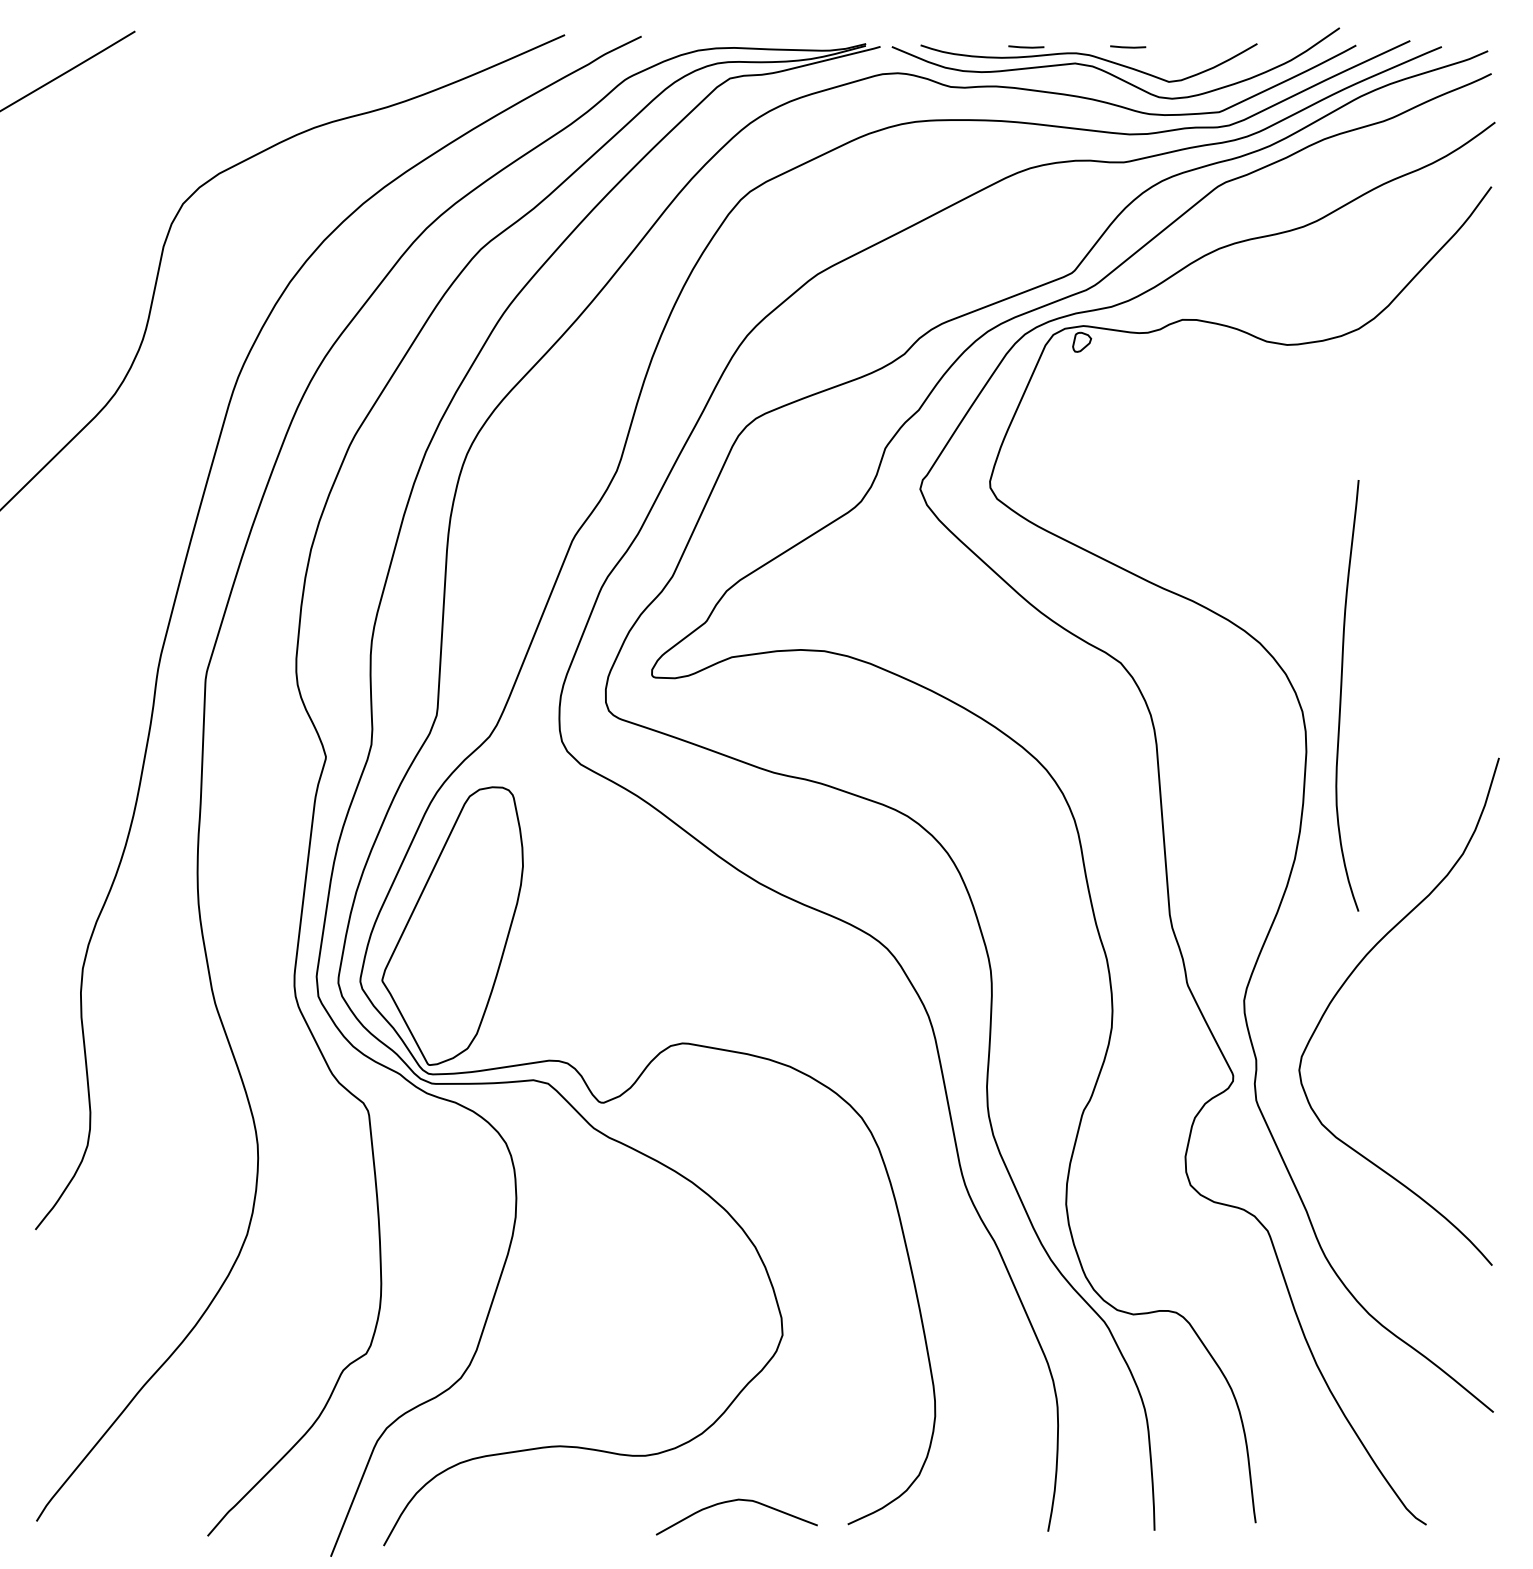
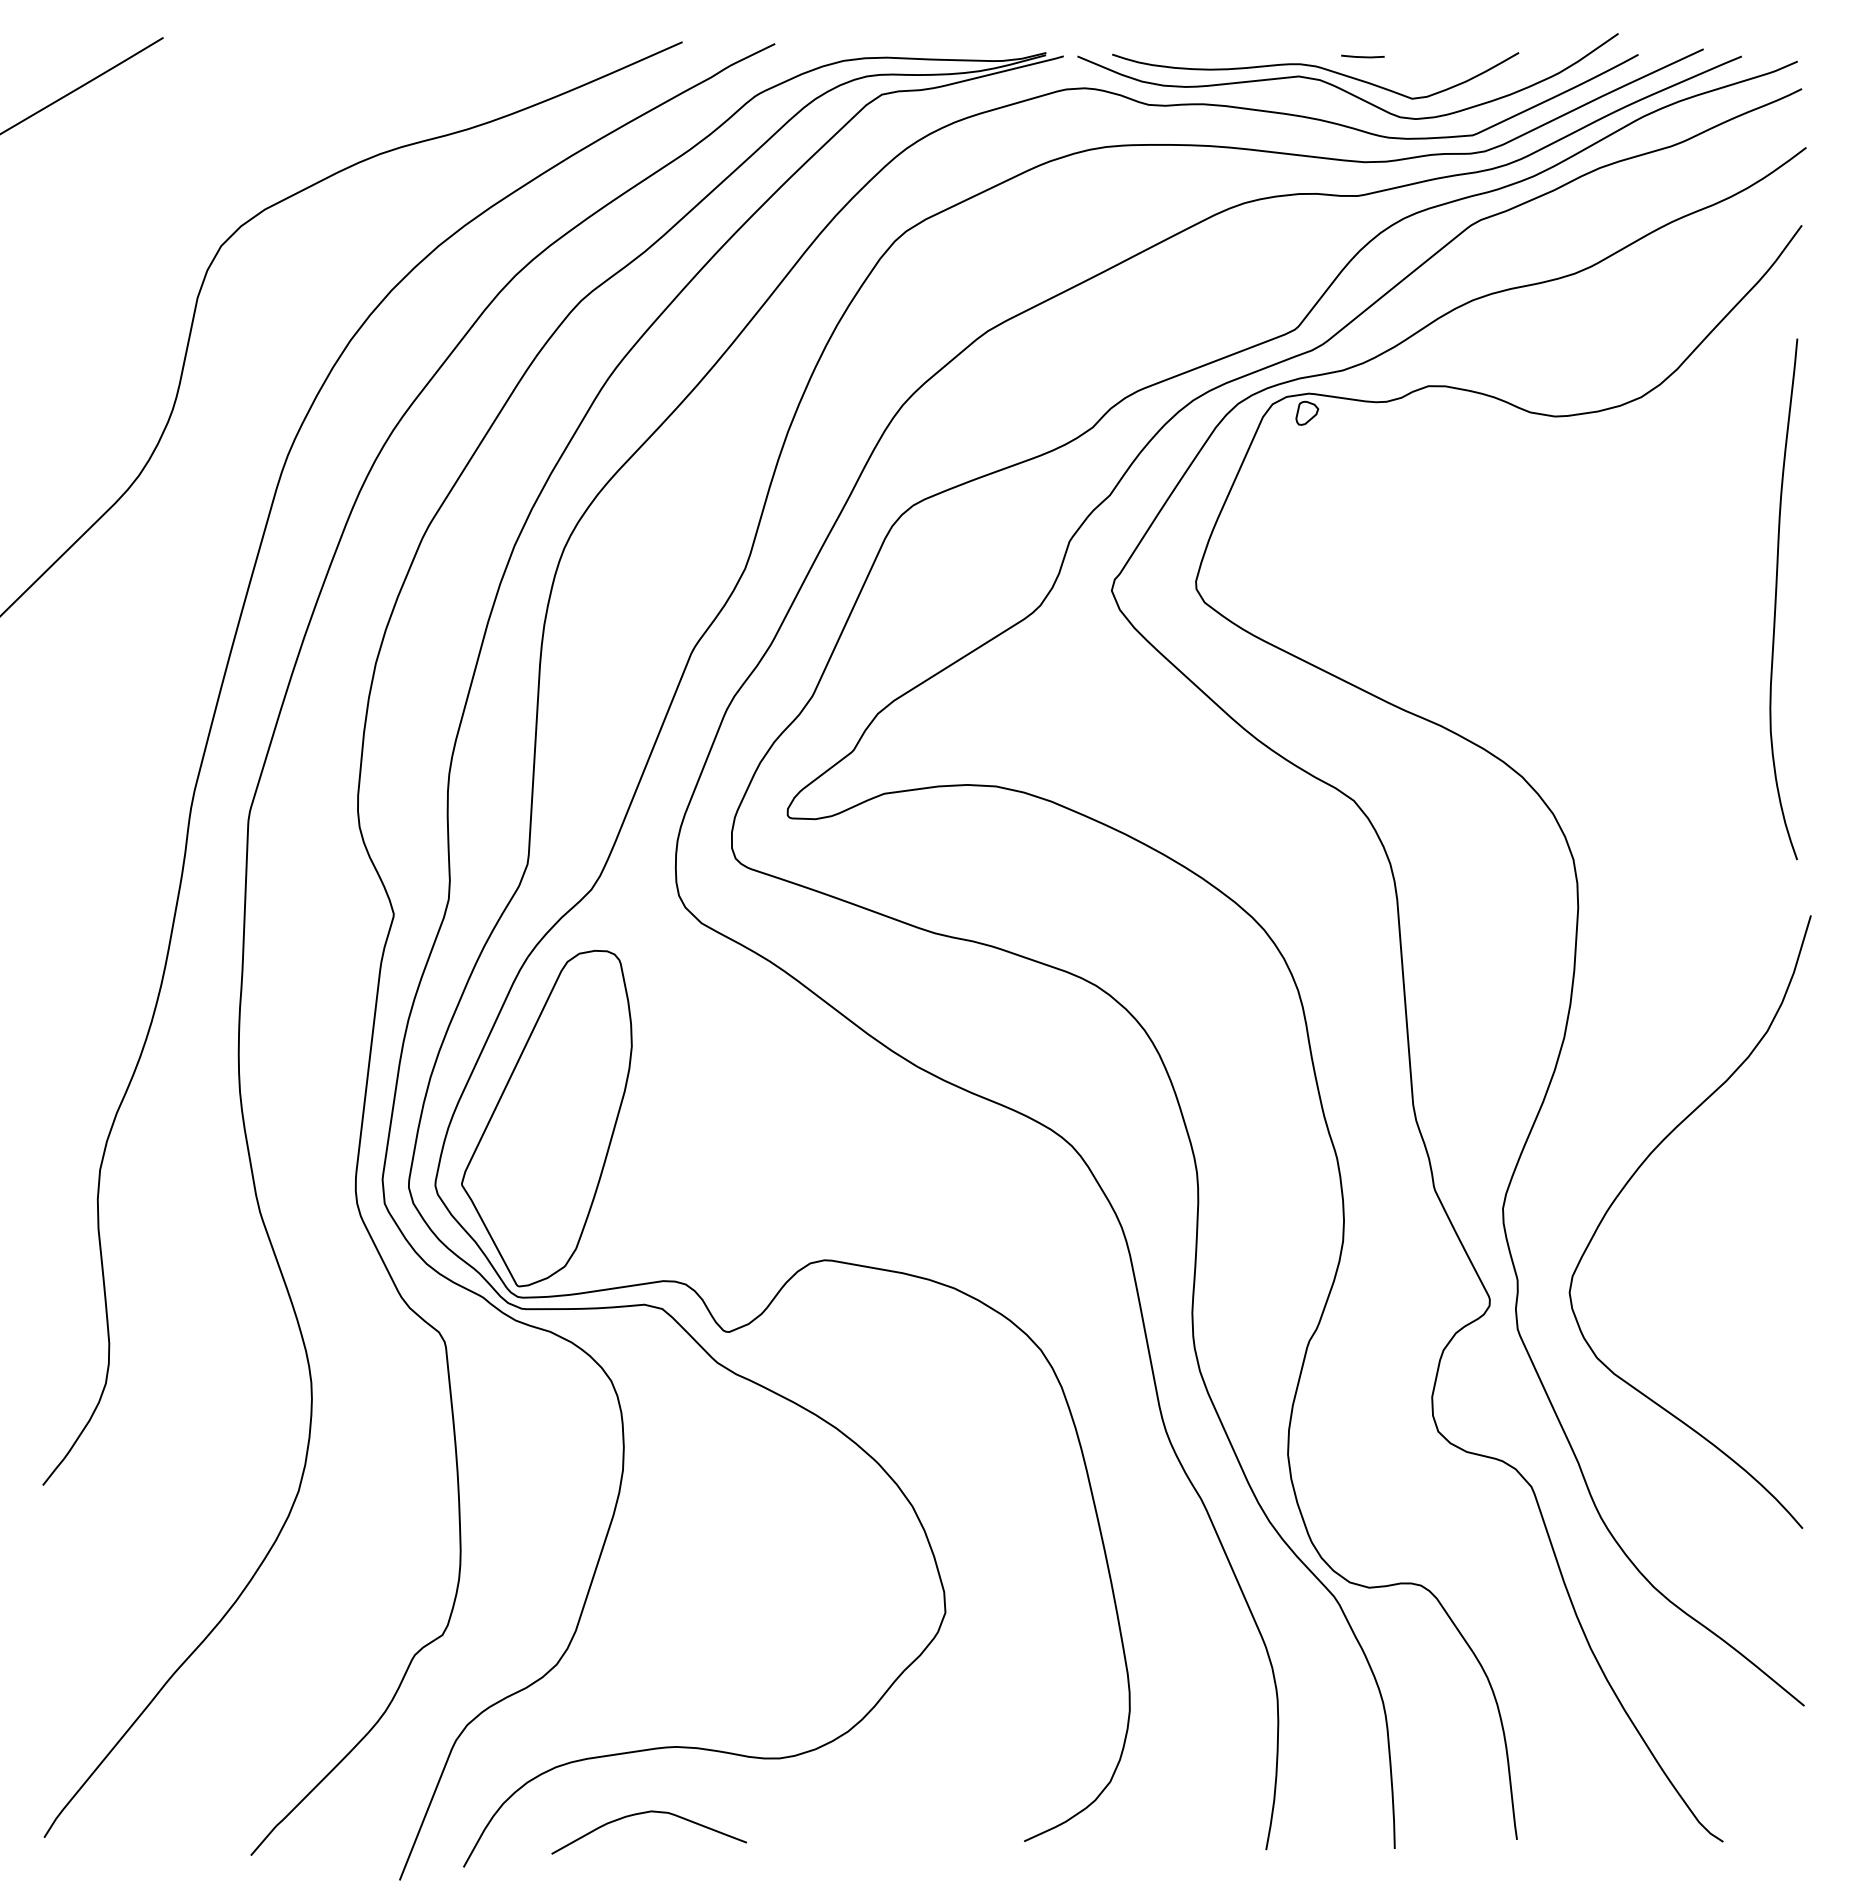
line: (1026, 46) -> (1239, 56), removed
curve: (1341, 695) -> (1776, 599), moved
curve: (734, 1501) -> (646, 1813), moved

